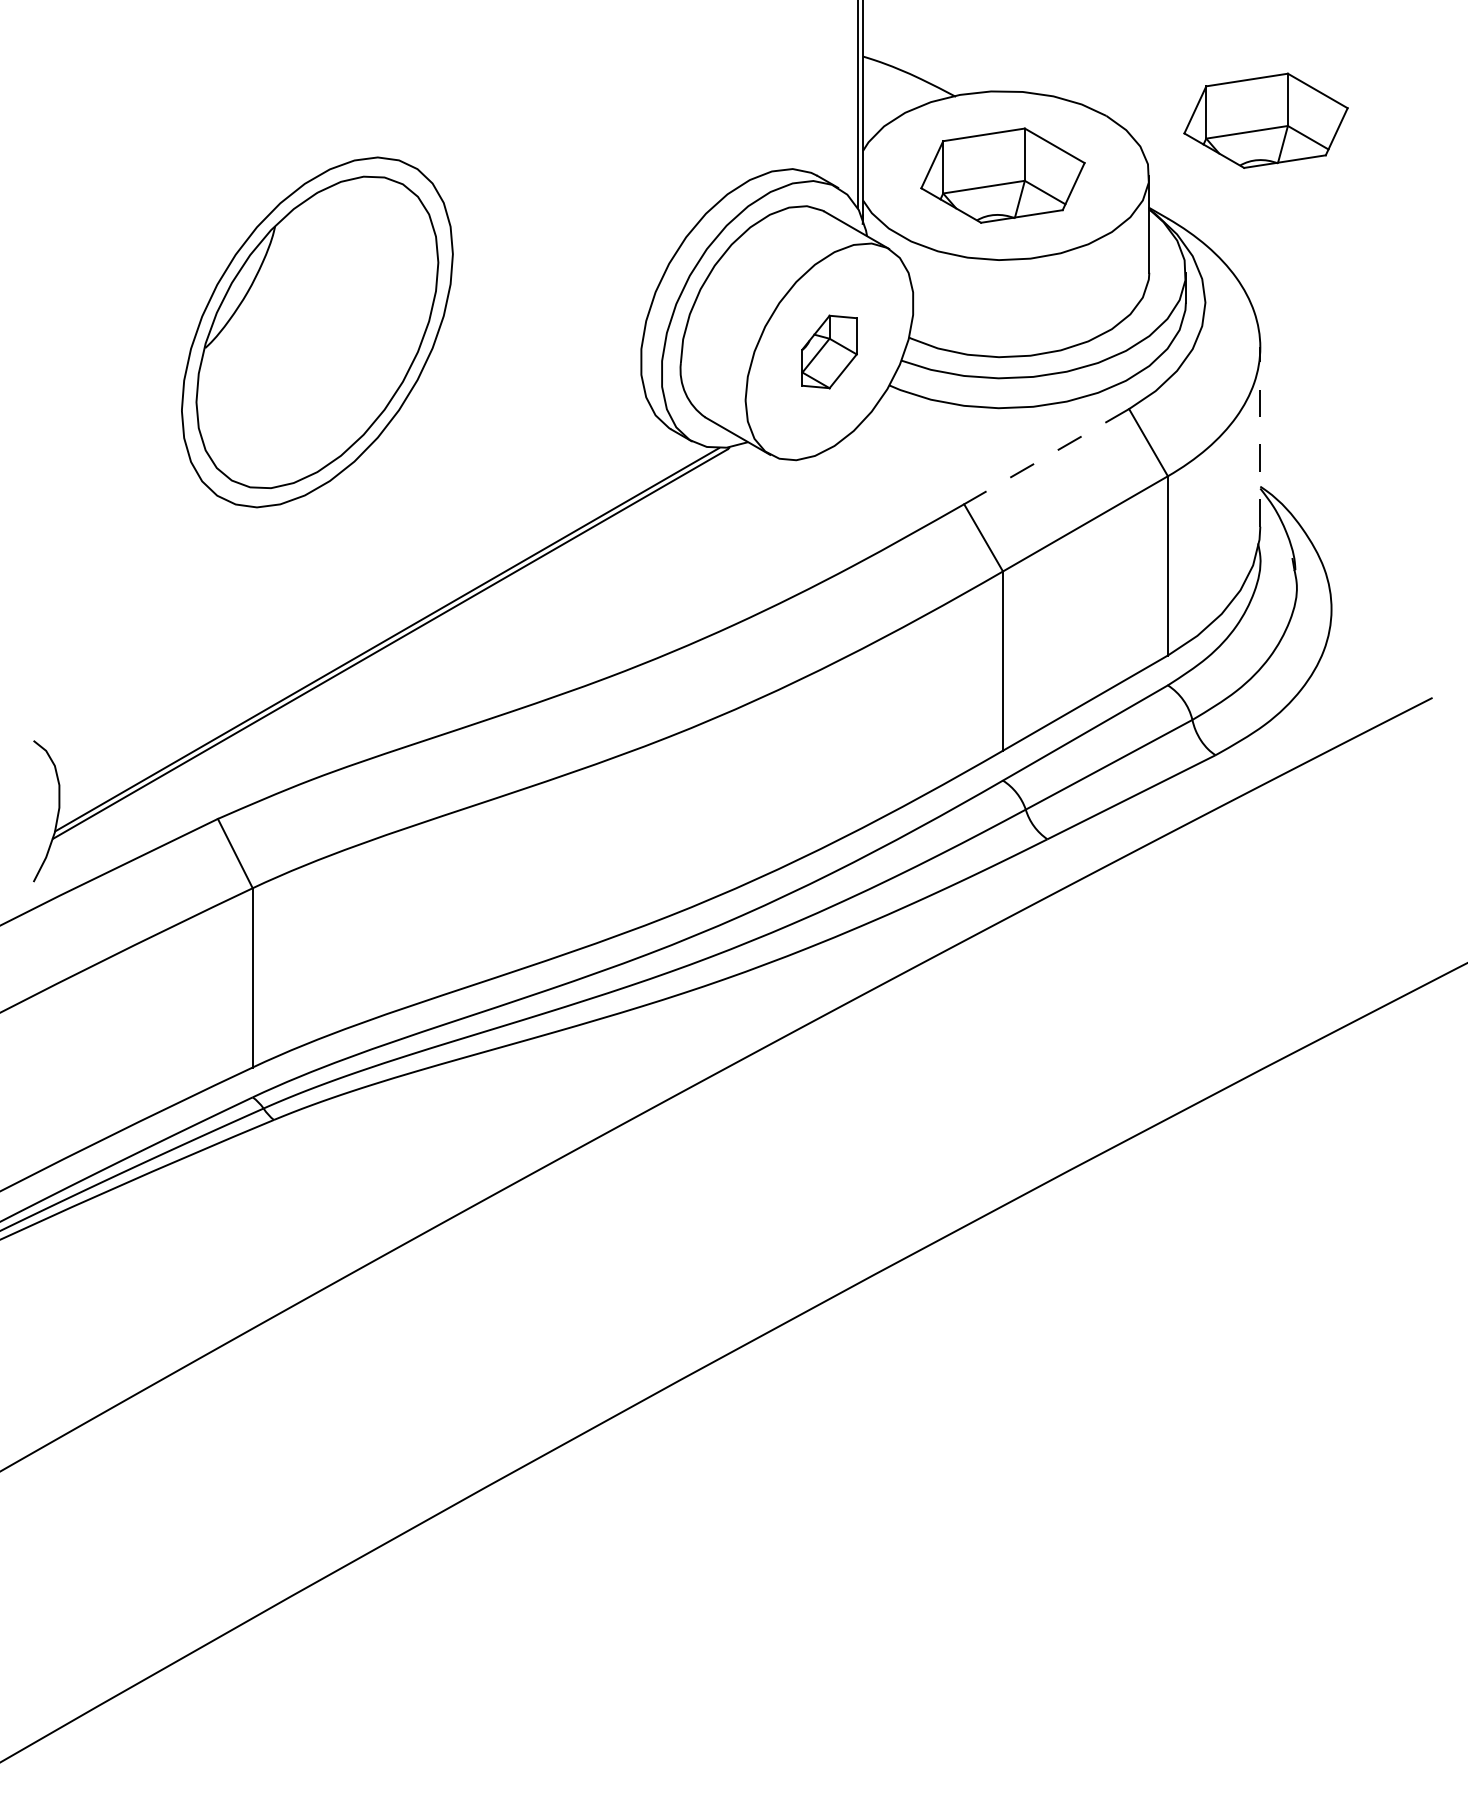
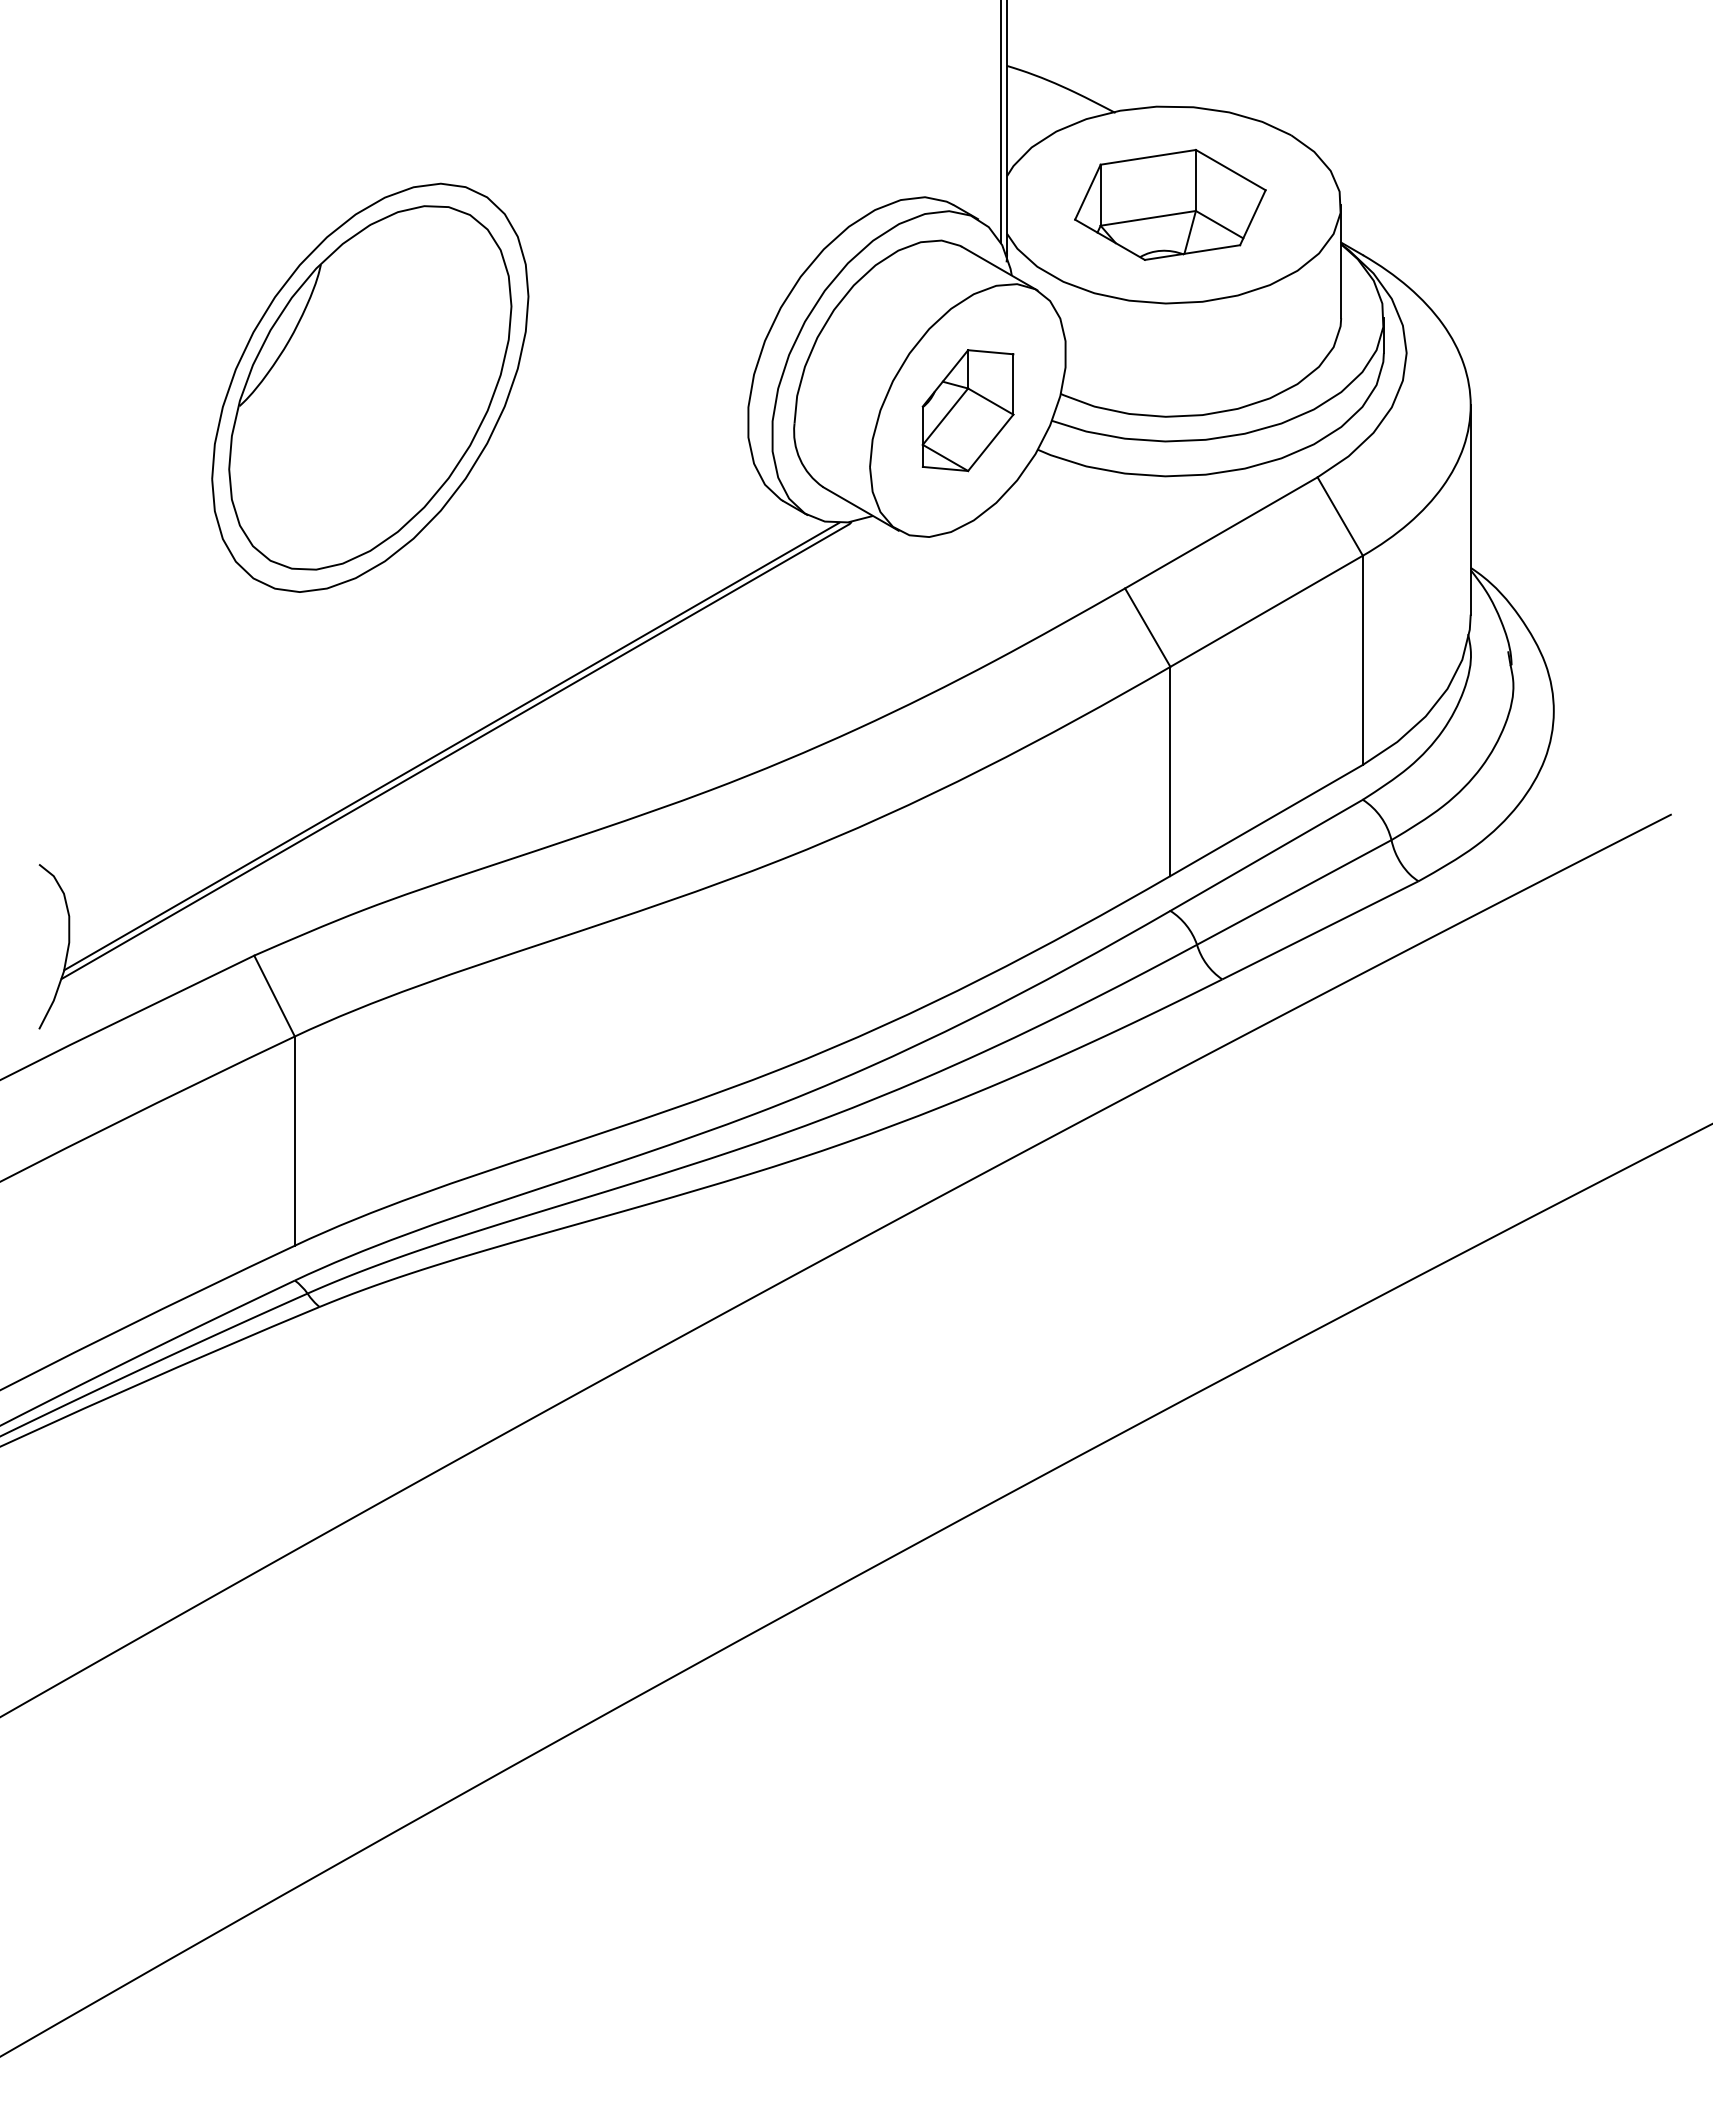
part: (1266, 120) -> (1477, 140), removed
part: (829, 351) -> (967, 410), size x1.43
line: (1260, 437) -> (1470, 510), dashed -> solid
line: (1045, 457) -> (1220, 533), dashed -> solid

